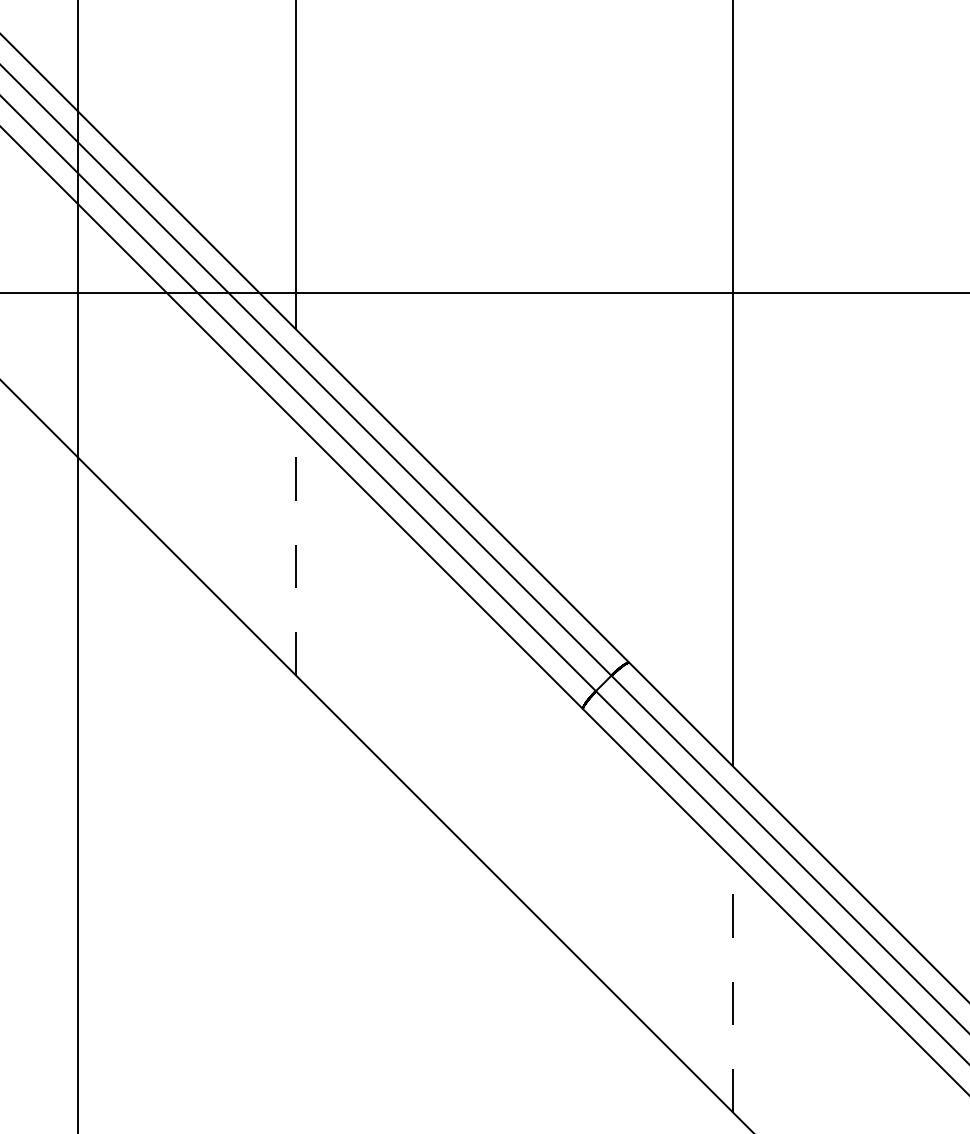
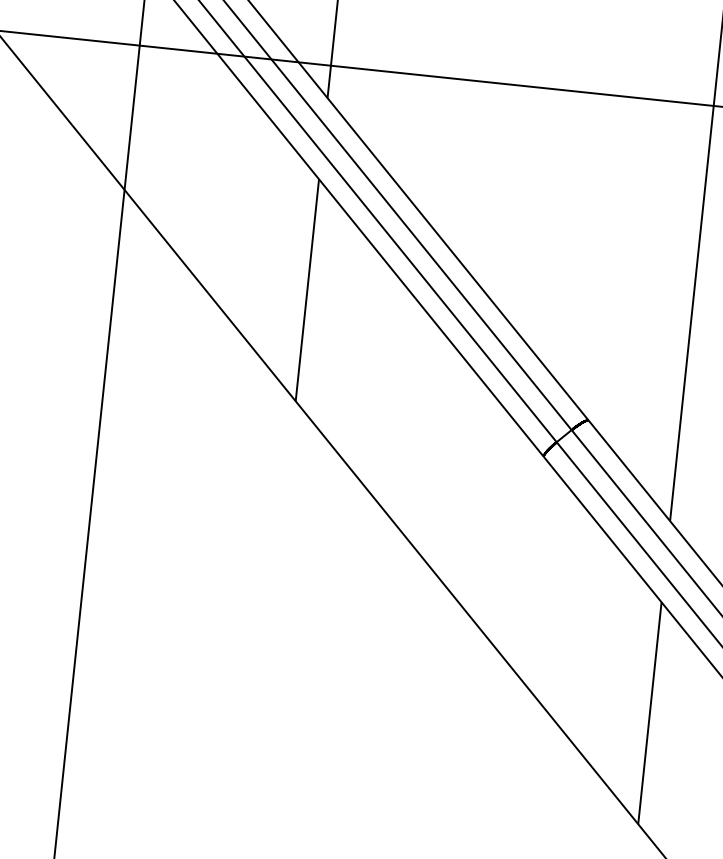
line: (296, 549) -> (307, 290), dashed -> solid
line: (733, 986) -> (649, 713), dashed -> solid

